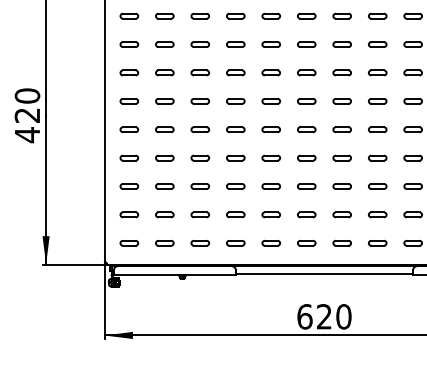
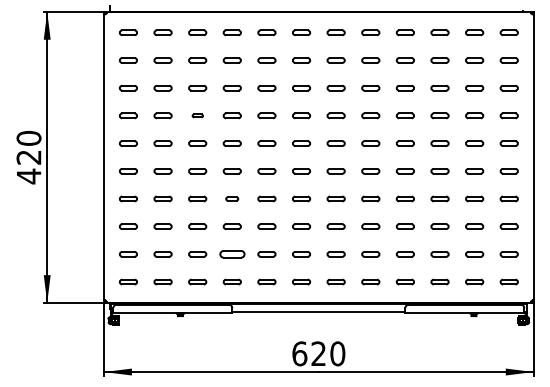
part: (200, 72) -> (197, 115), size x0.6
part: (234, 157) -> (231, 198), size x0.7
part: (234, 215) -> (231, 254), size x1.4

